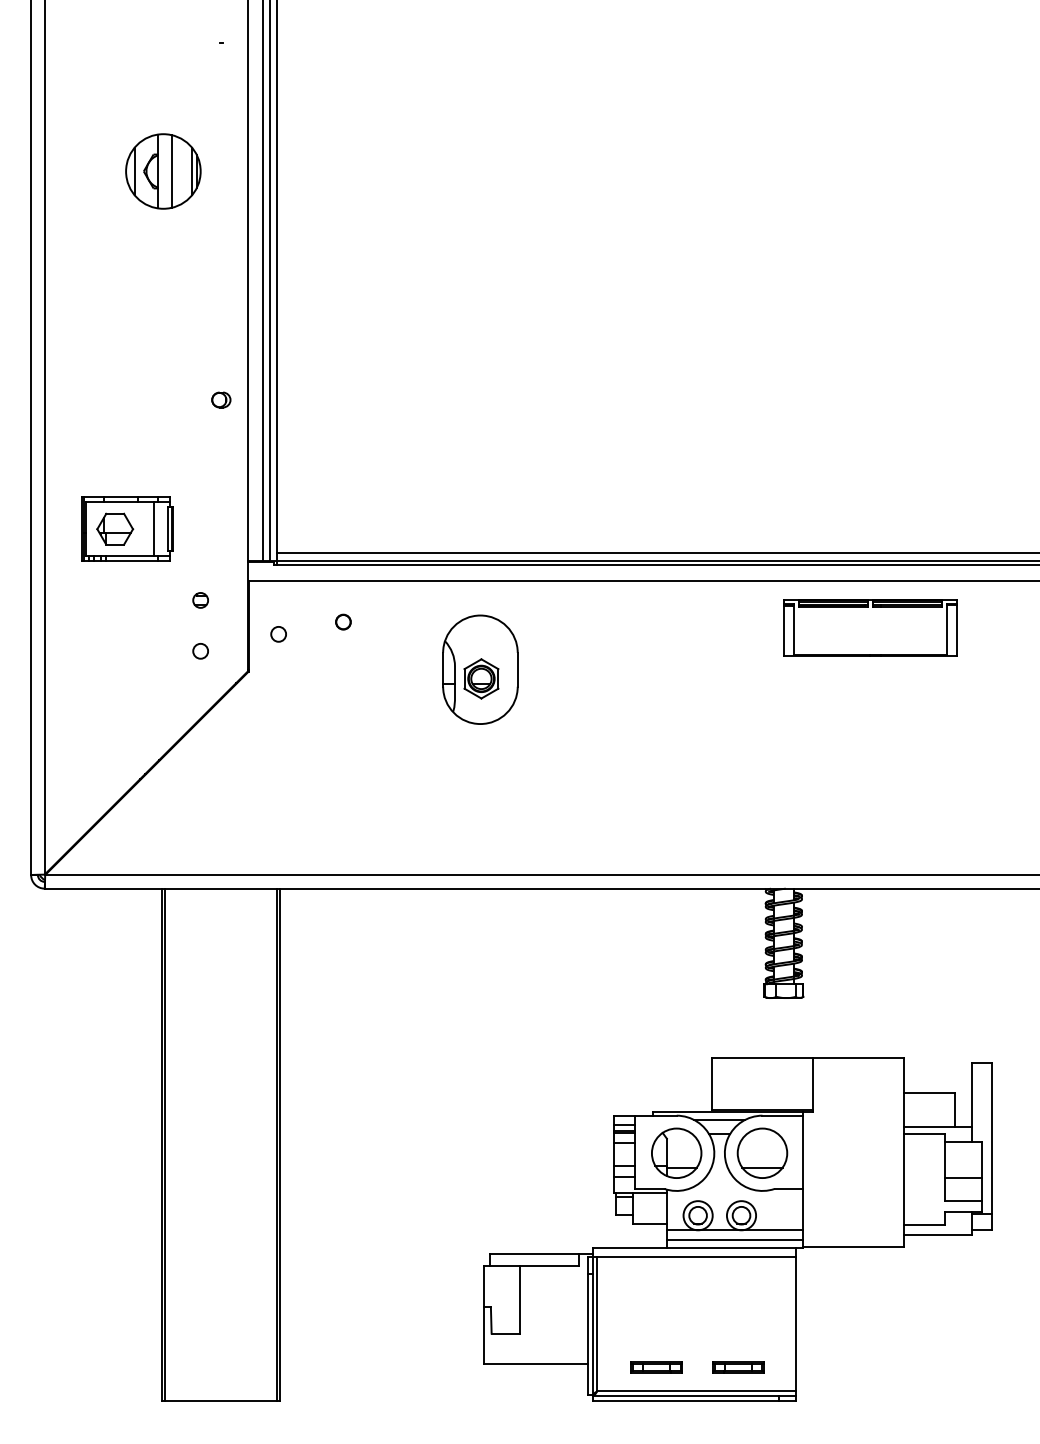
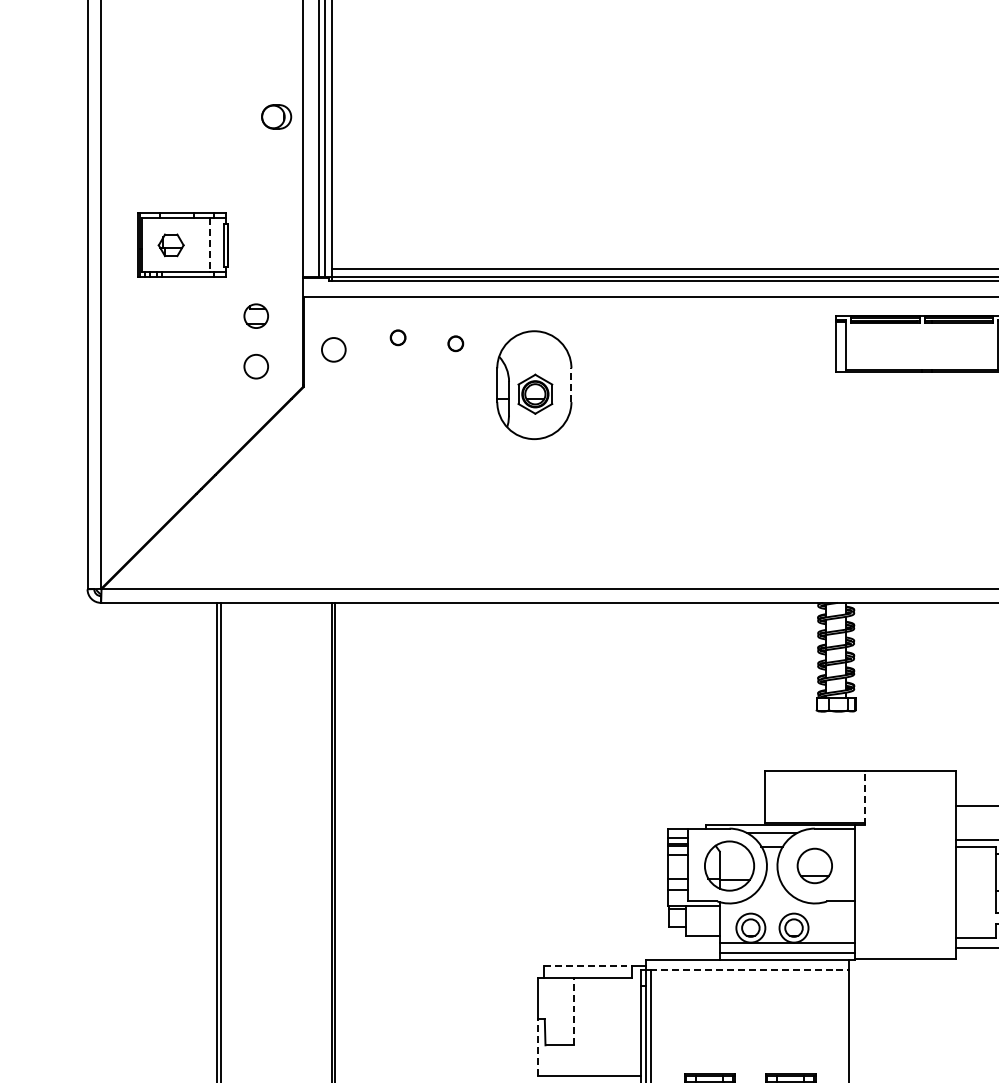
part: (221, 399) -> (276, 116), size x1.6
part: (115, 528) -> (171, 244), size x0.7
line: (154, 529) -> (210, 245), solid -> dashed
part: (200, 600) -> (255, 316), size x1.6
part: (401, 627) -> (455, 343), added
circle: (278, 634) -> (333, 350), size x1.6
circle: (200, 651) -> (255, 367), size x1.6
line: (517, 669) -> (571, 384), solid -> dashed
line: (812, 1084) -> (864, 797), solid -> dashed
part: (762, 1152) -> (814, 865), size x0.7
line: (534, 1253) -> (588, 965), solid -> dashed
line: (696, 1257) -> (749, 969), solid -> dashed
line: (520, 1299) -> (574, 1011), solid -> dashed
line: (484, 1335) -> (538, 1047), solid -> dashed

